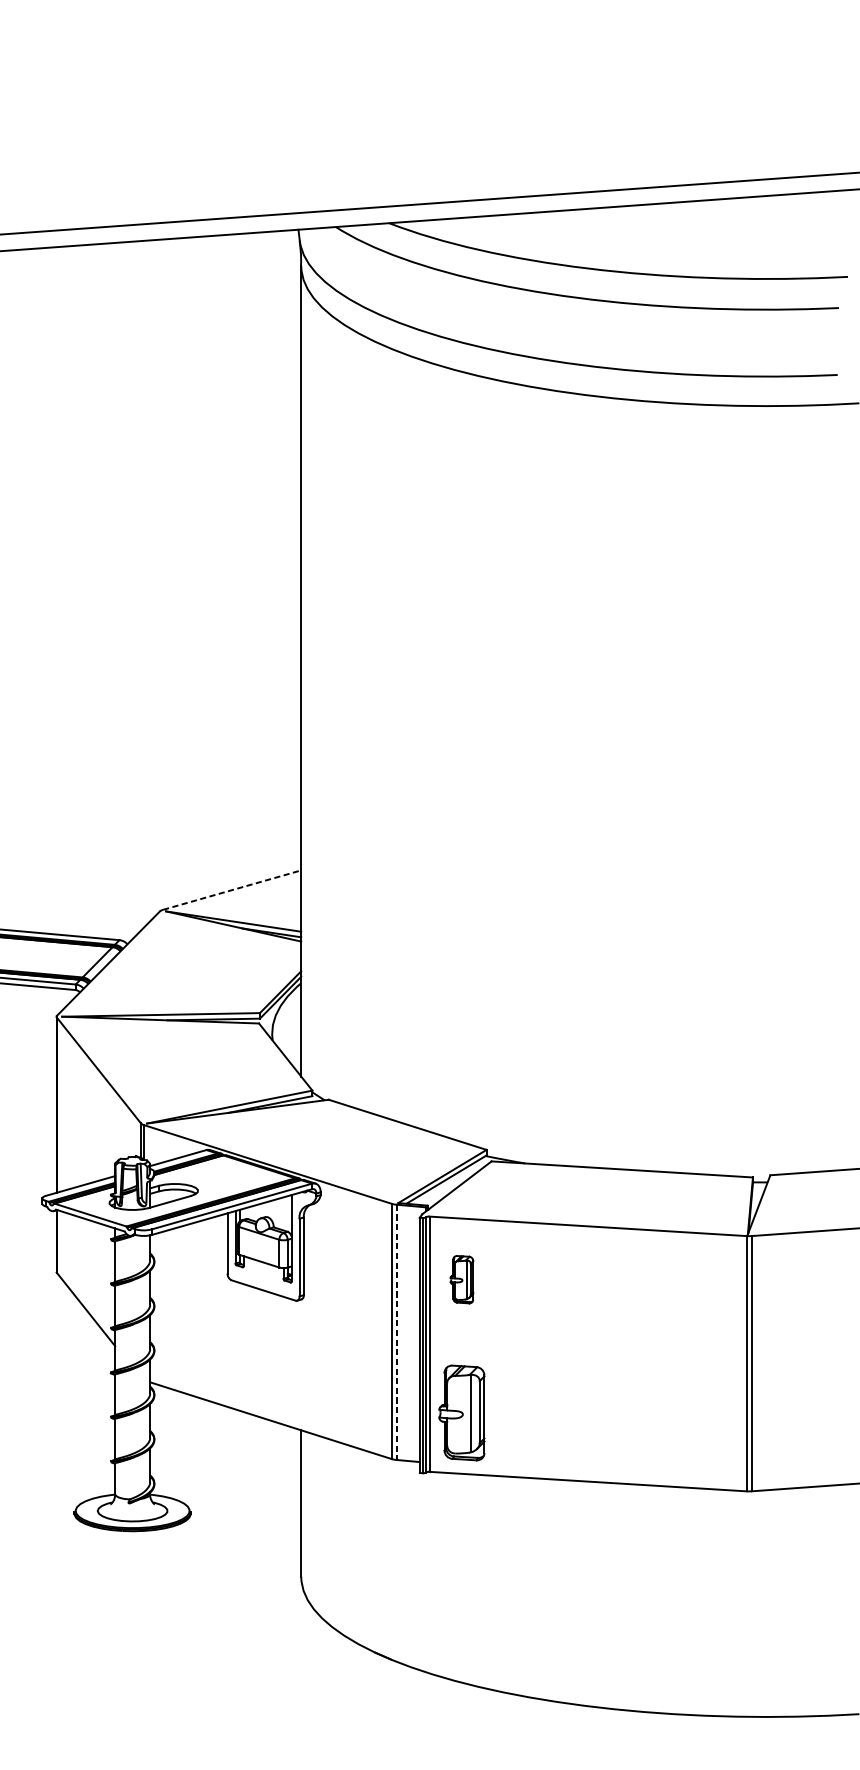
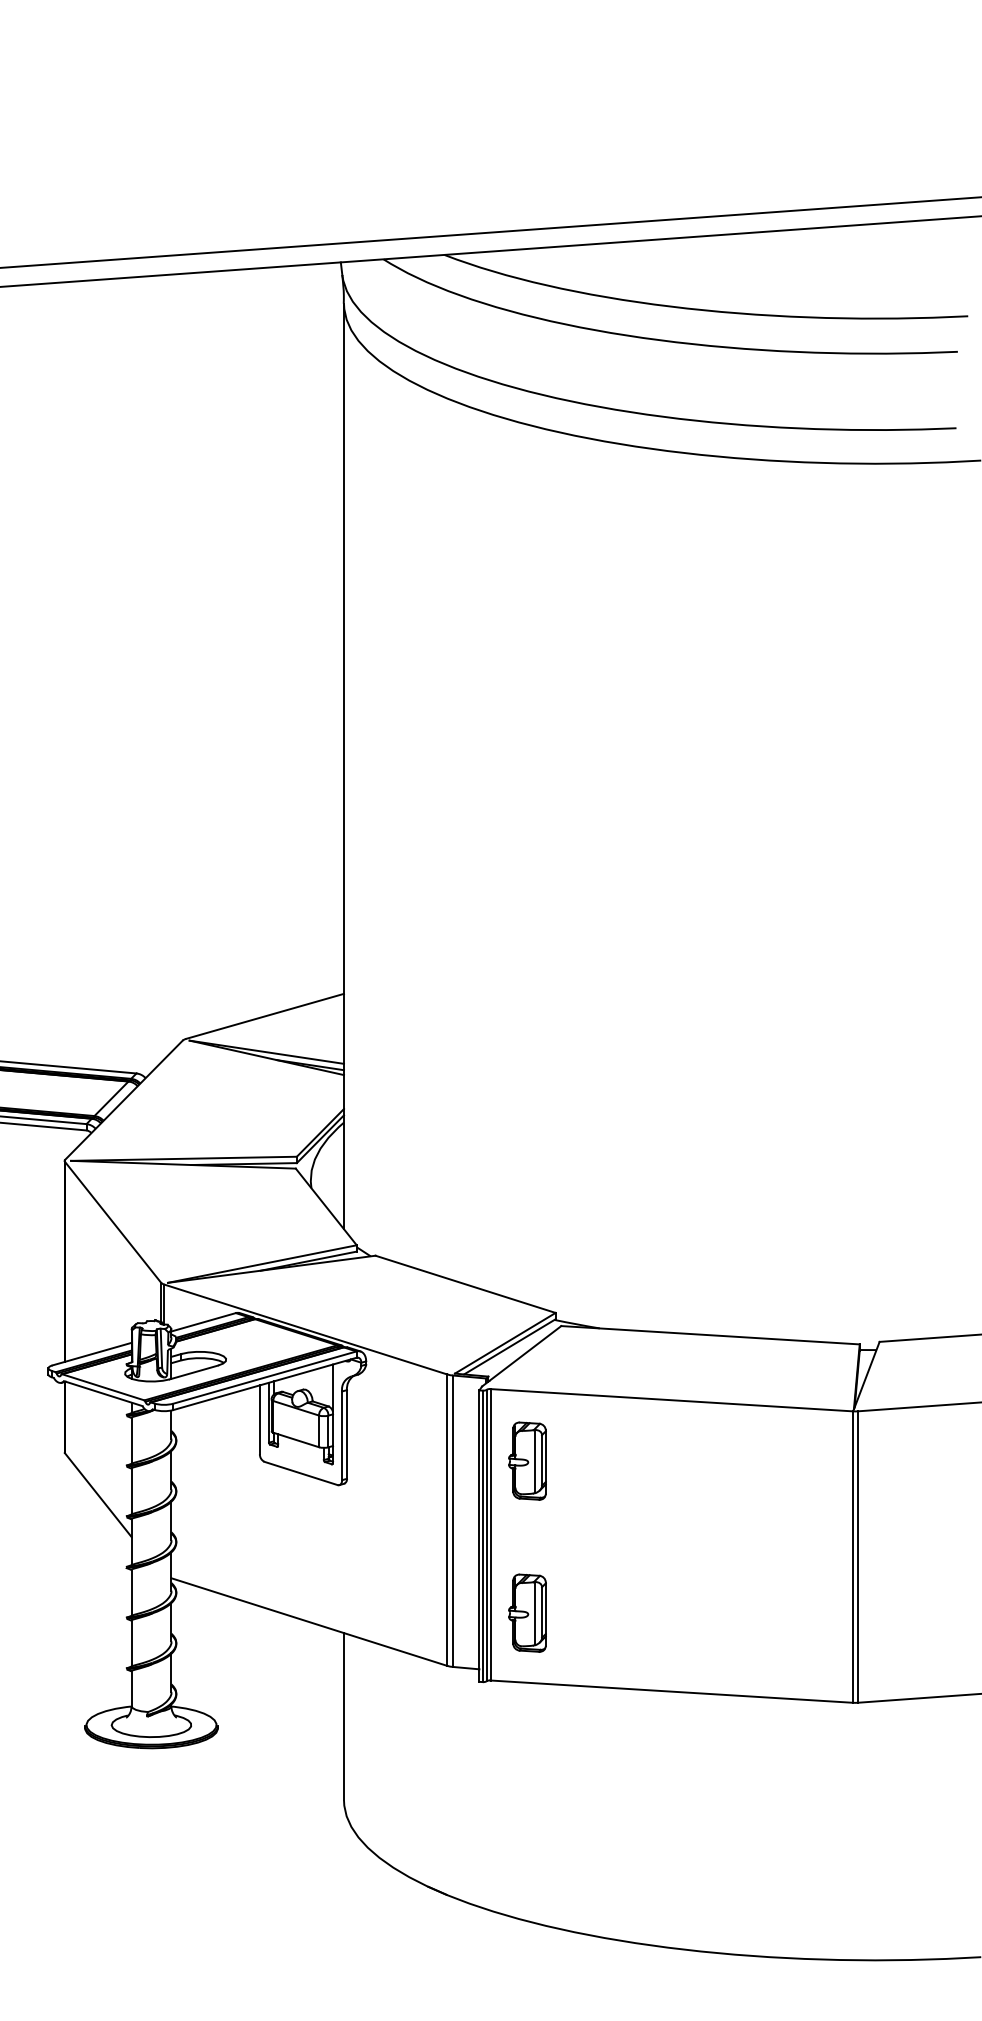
line: (232, 890) -> (265, 1016), dashed -> solid
part: (461, 1279) -> (527, 1460), size x1.43
line: (397, 1332) -> (453, 1521), dashed -> solid
part: (461, 1412) -> (527, 1612), size x0.71

